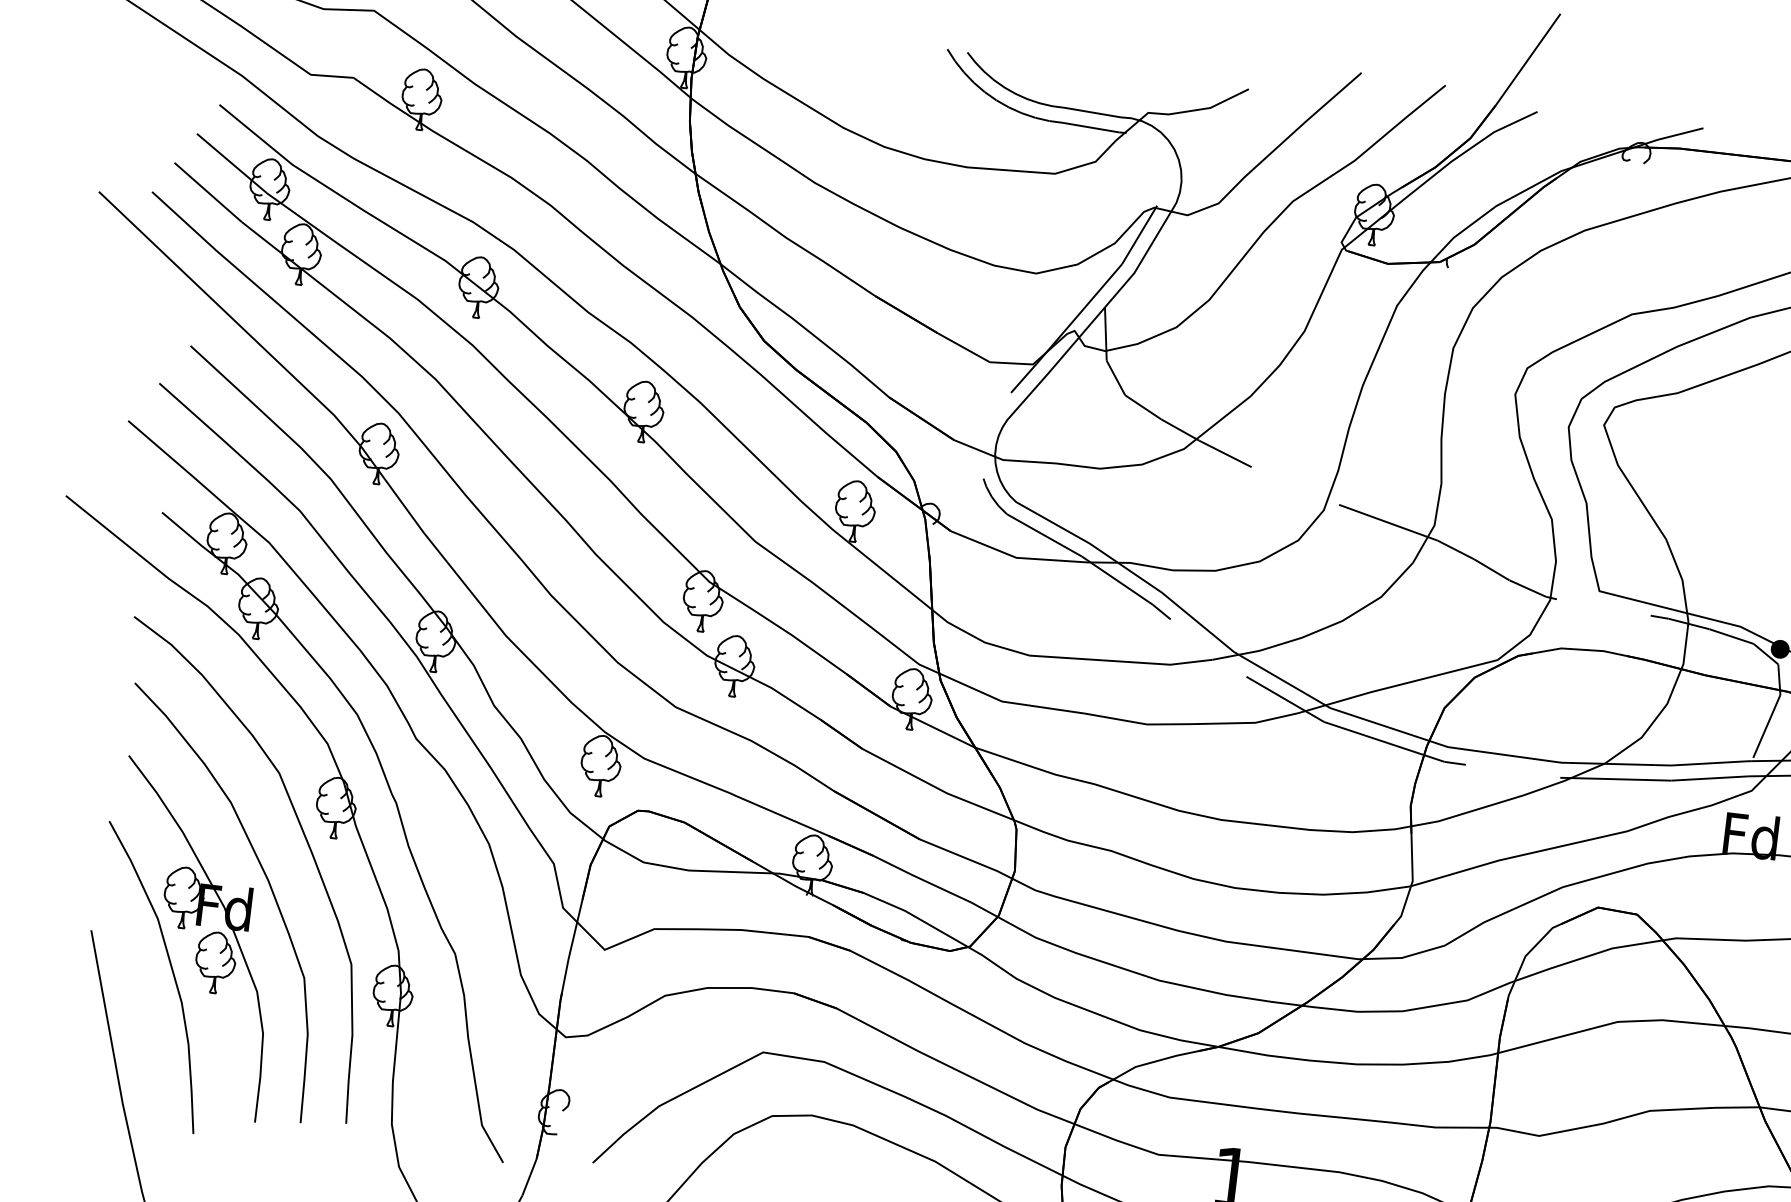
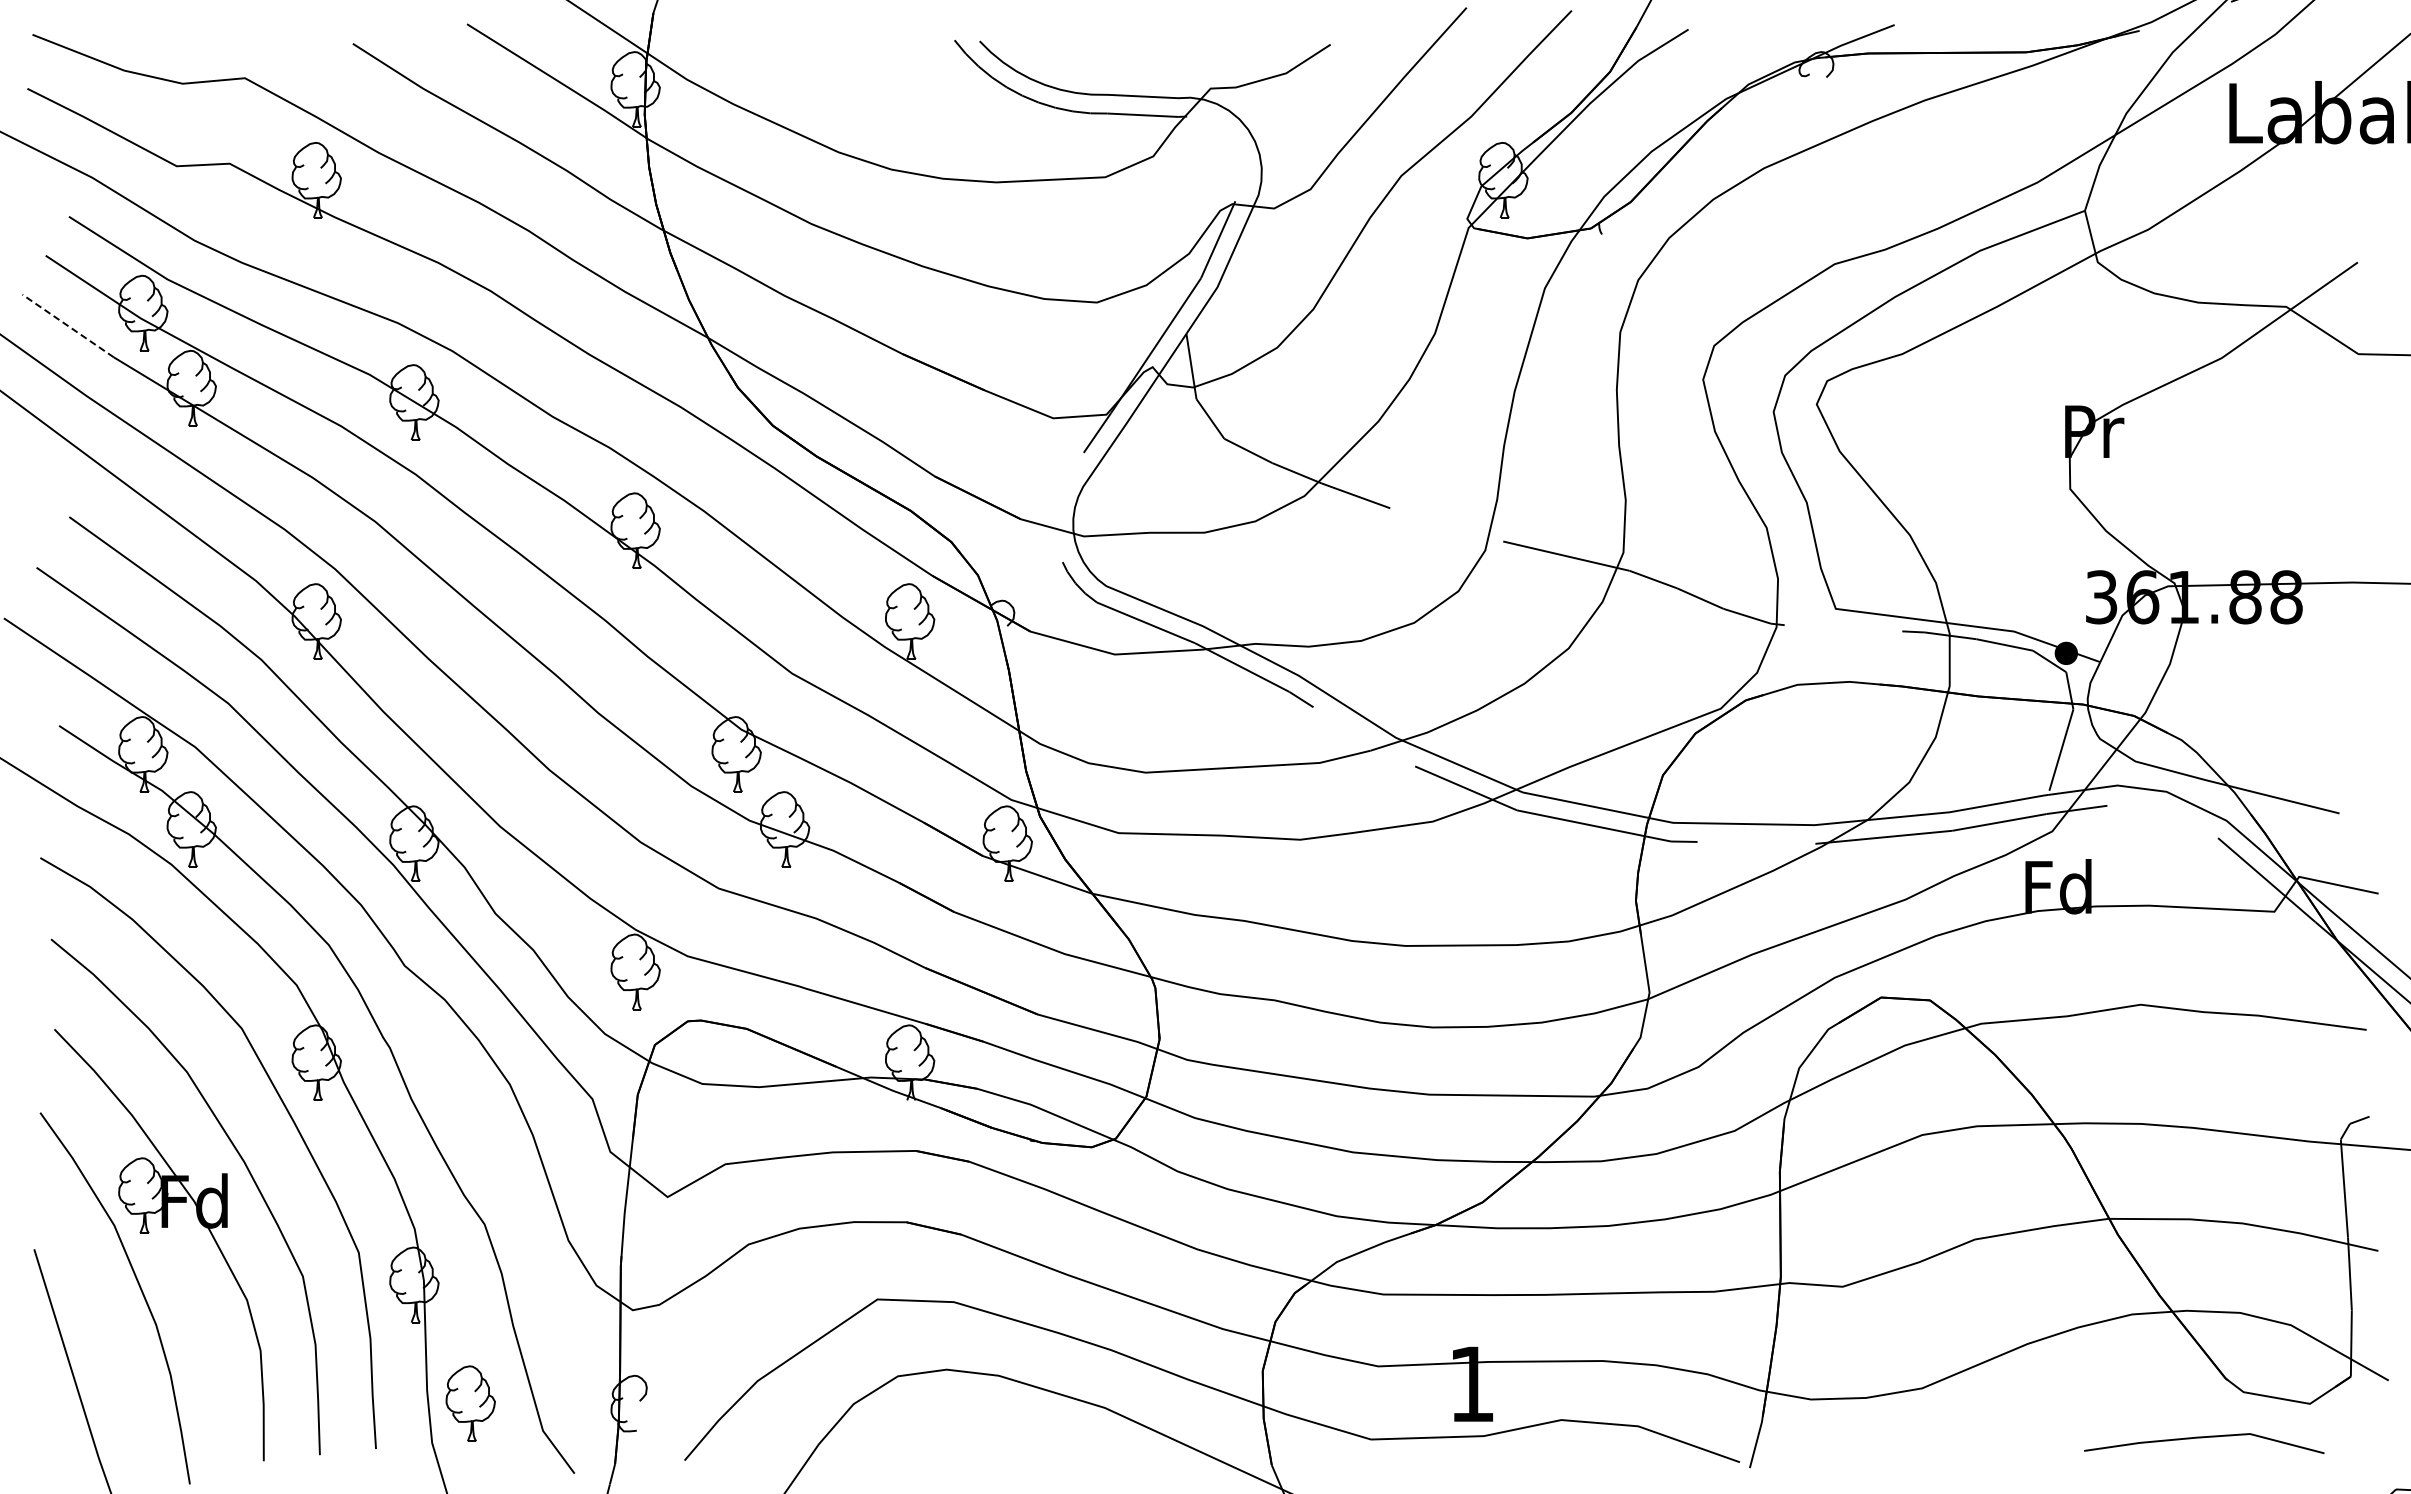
line: (207, 191) -> (67, 325), solid -> dashed
part: (215, 962) -> (470, 1403), moved

